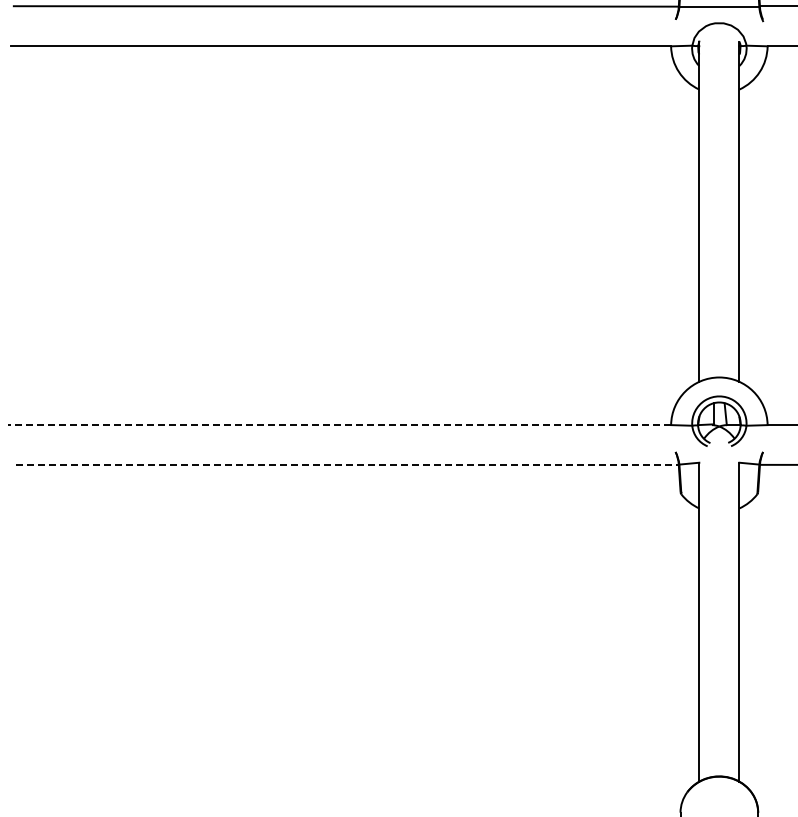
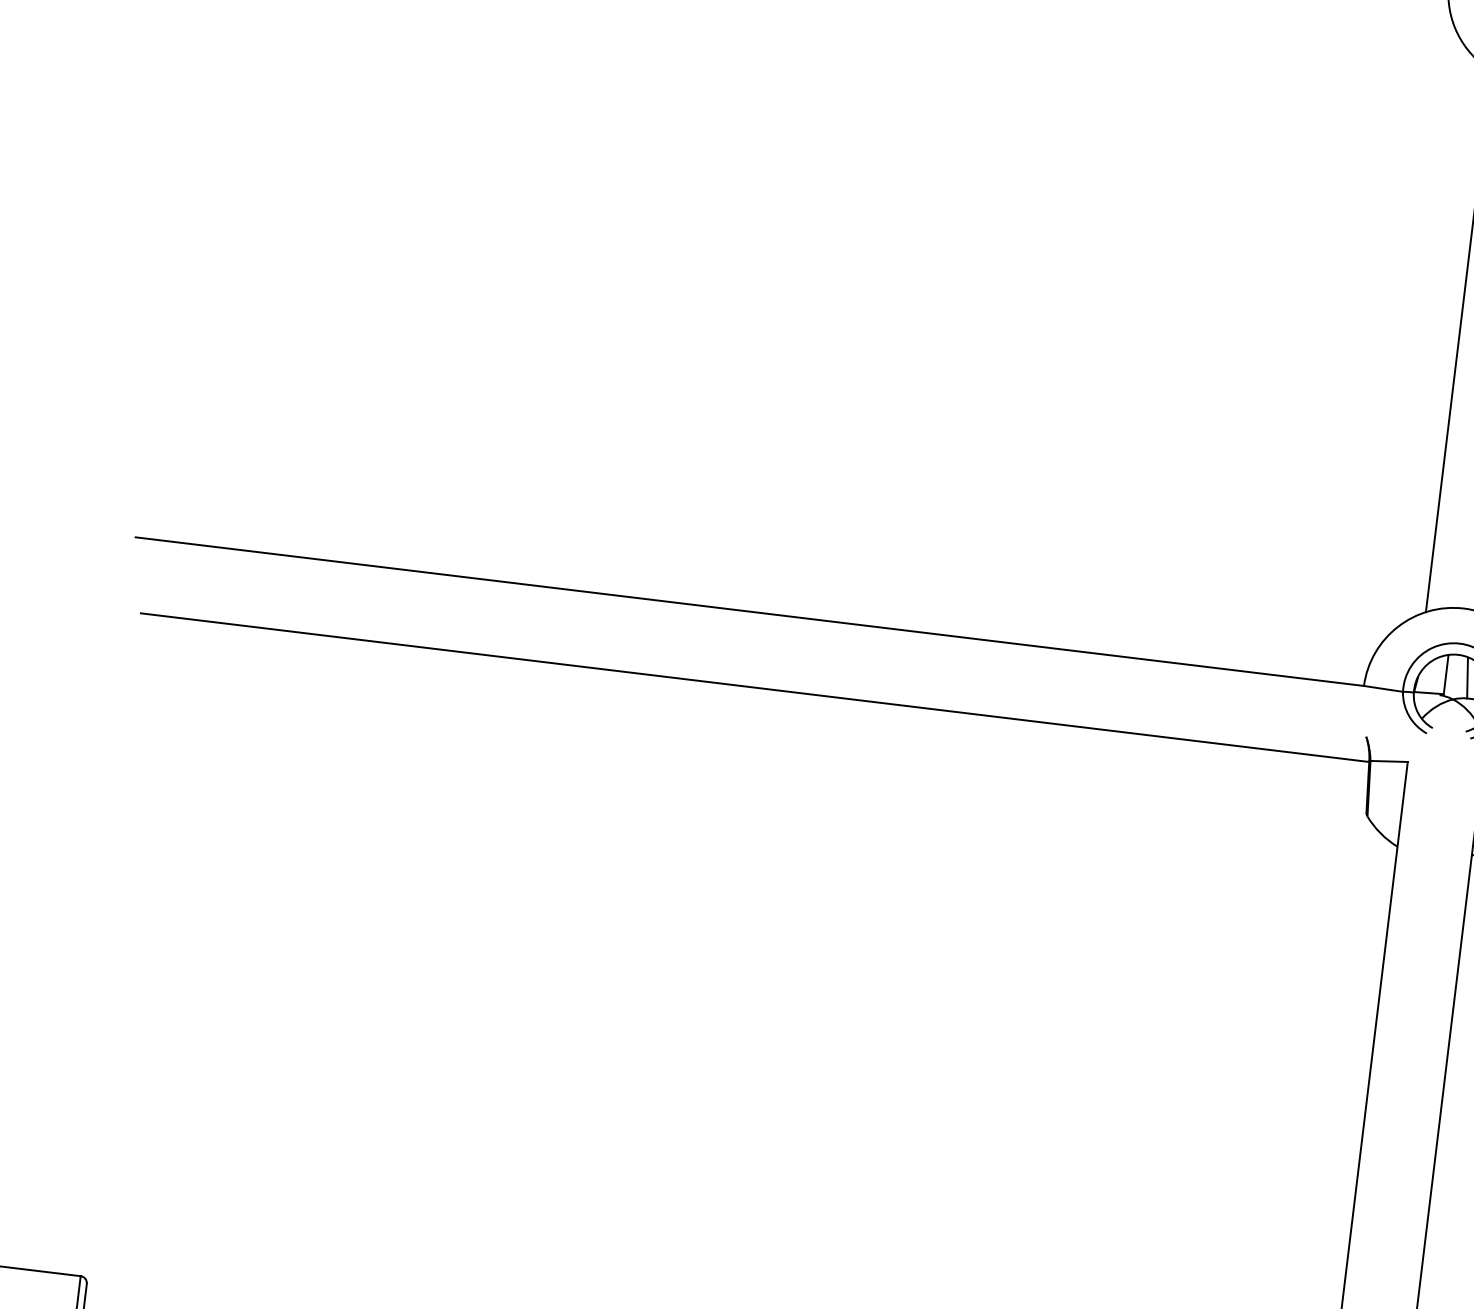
line: (339, 425) -> (749, 612), dashed -> solid
line: (347, 465) -> (755, 688), dashed -> solid

